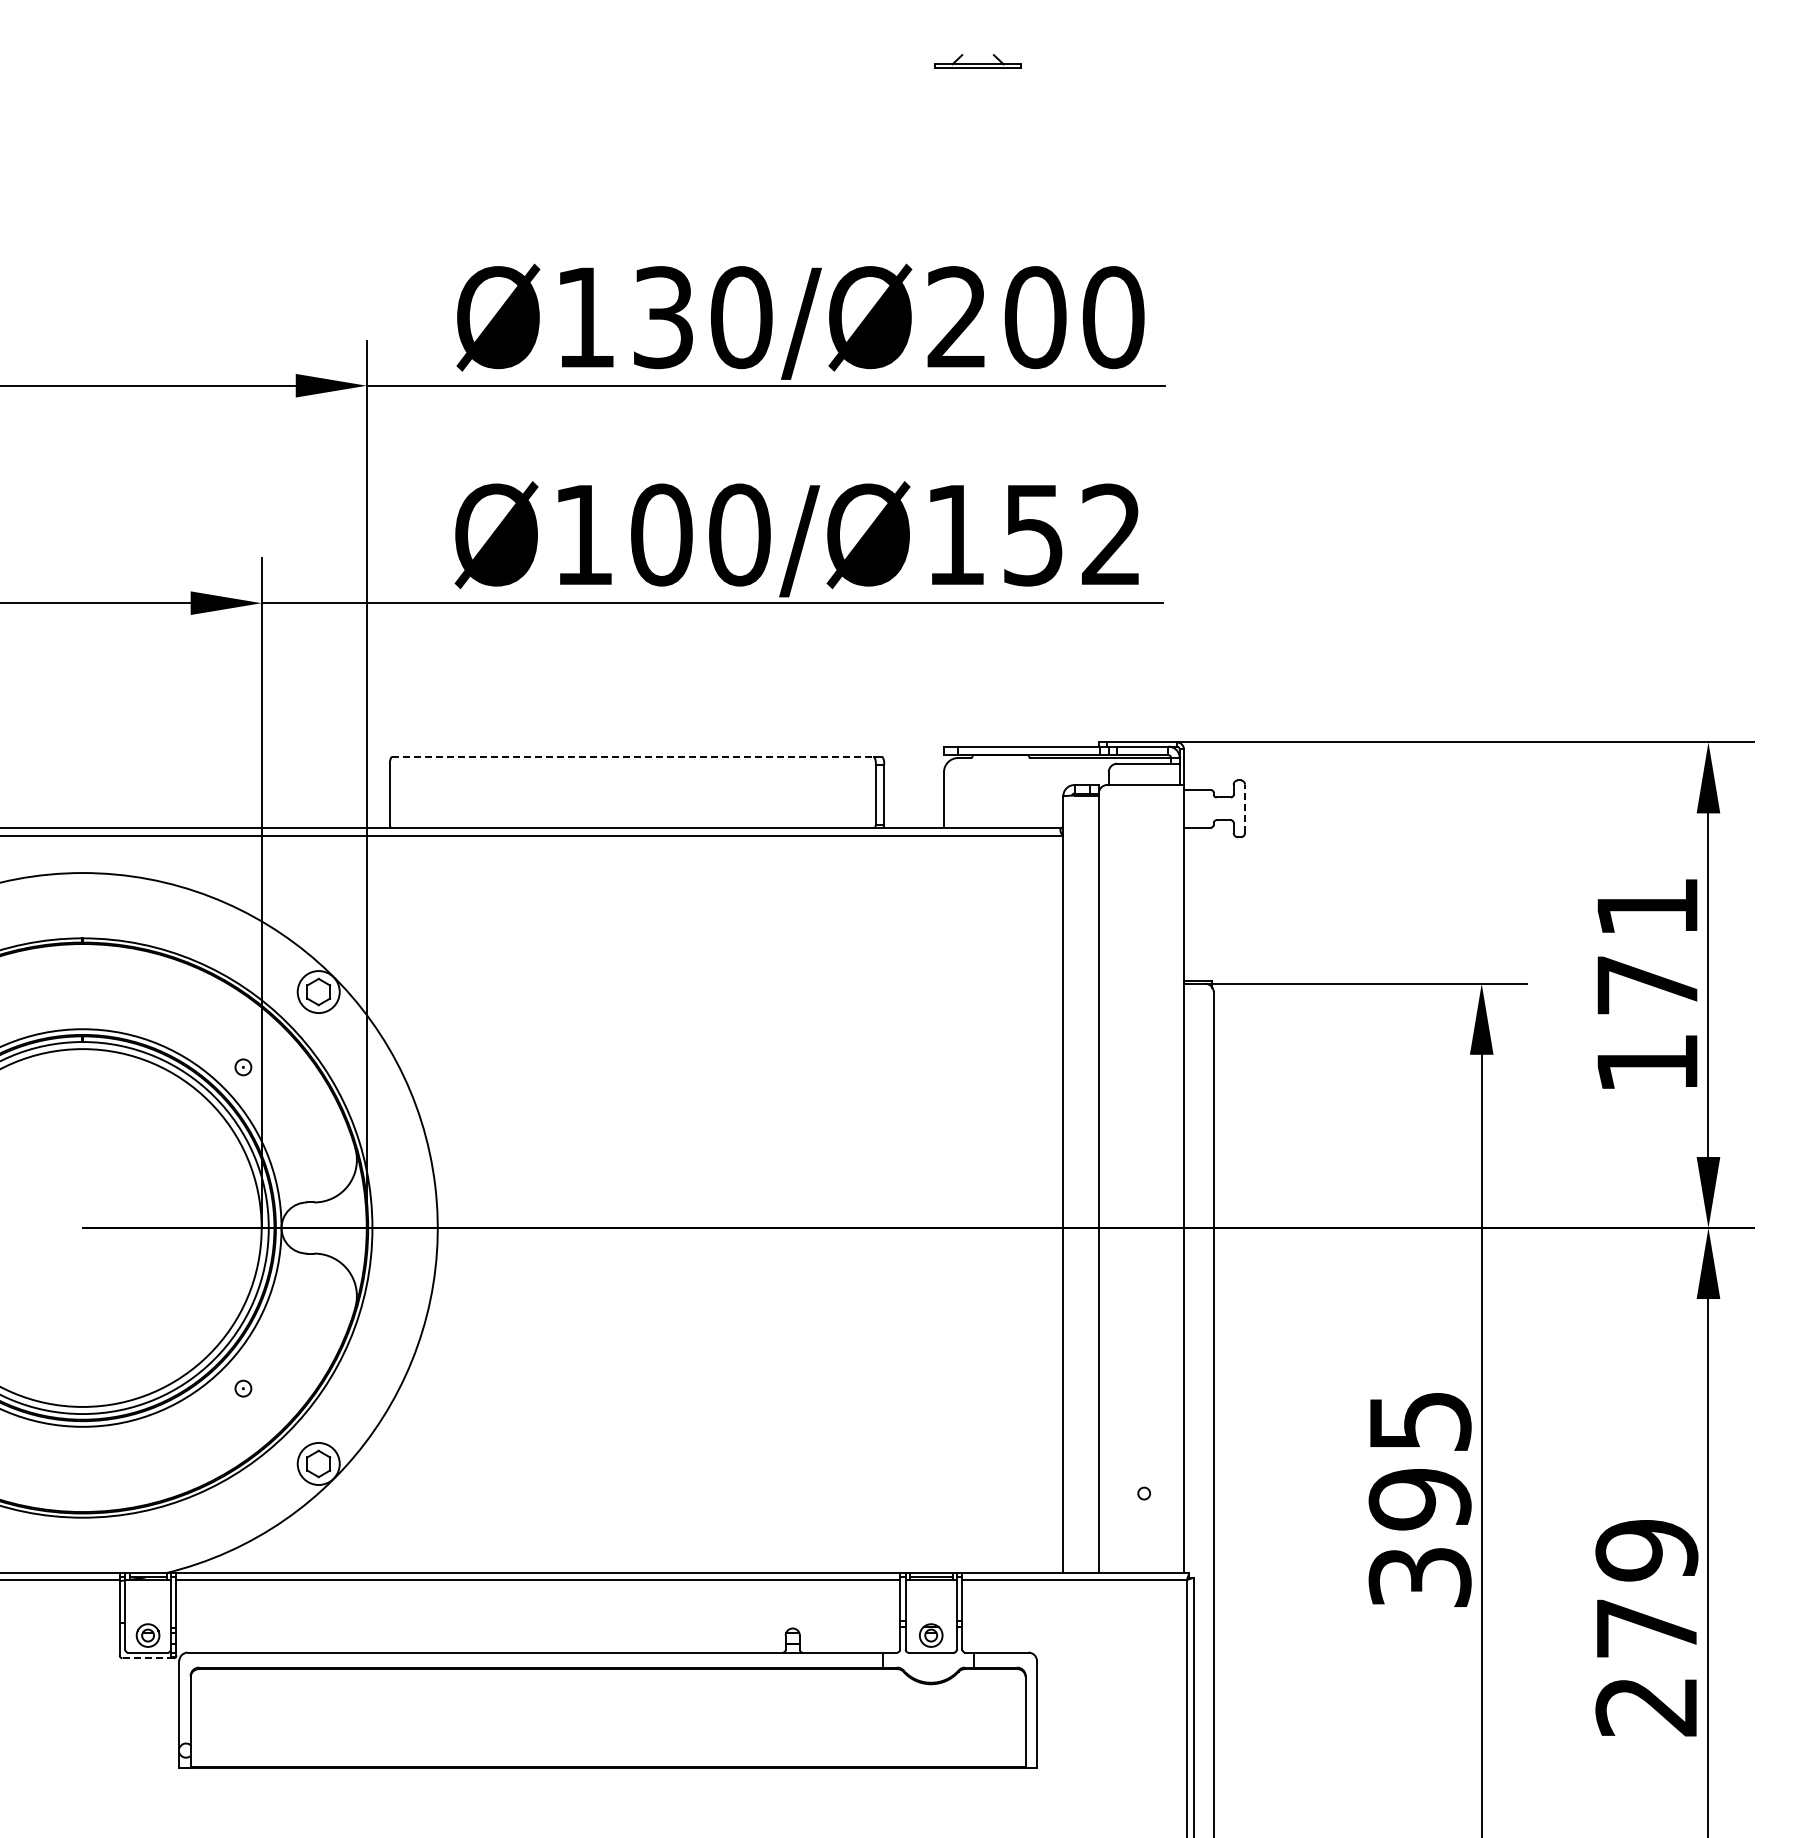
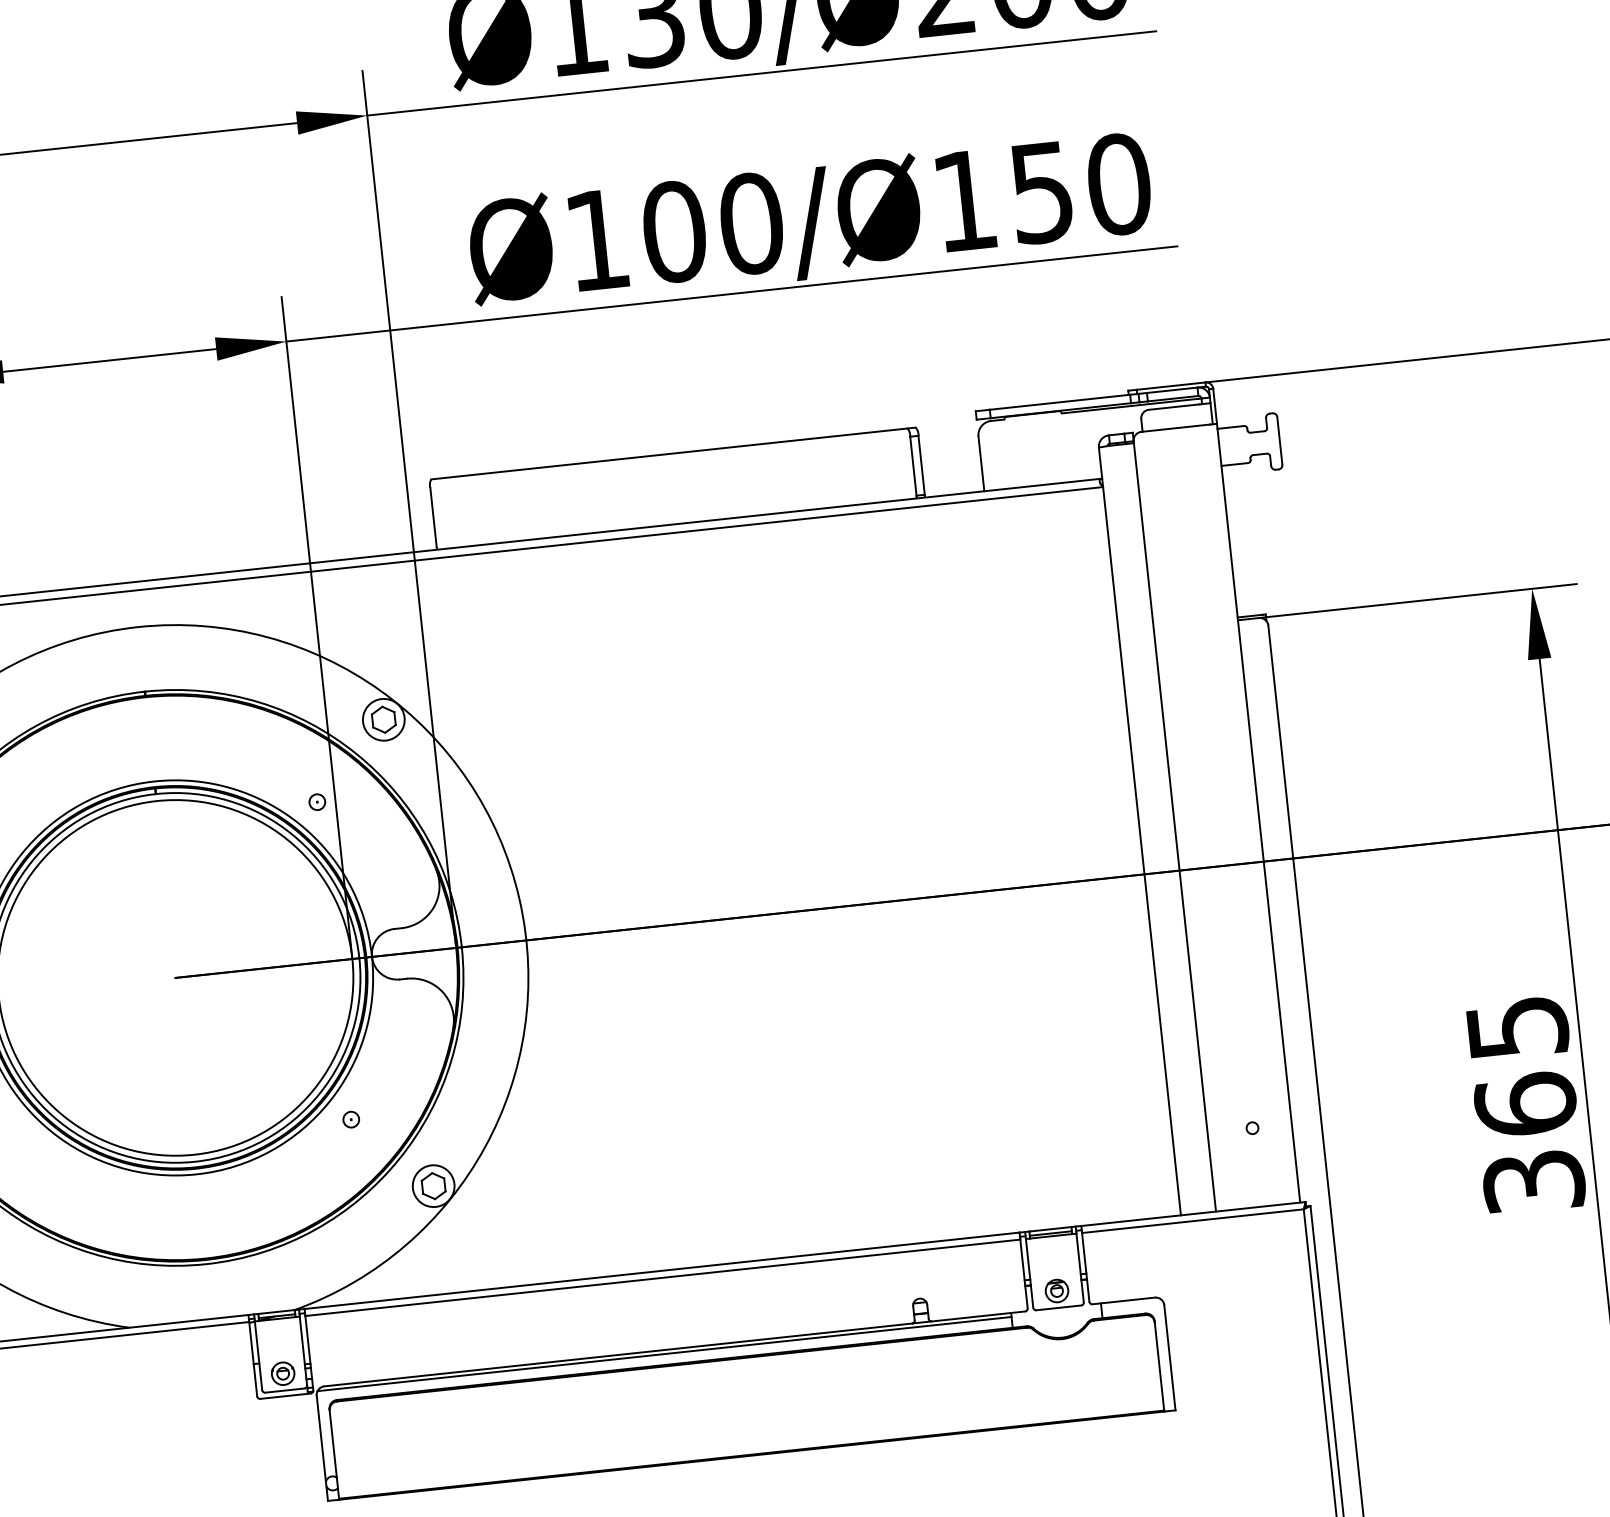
text: (1111, 534) -> (1118, 183), Ø100/Ø152 -> Ø100/Ø150
line: (632, 756) -> (669, 453), dashed -> solid
line: (1245, 808) -> (1280, 440), dashed -> solid
text: (1419, 1499) -> (1525, 1105), 395 -> 365
line: (531, 1656) -> (664, 1353), added
line: (148, 1658) -> (285, 1396), dashed -> solid

